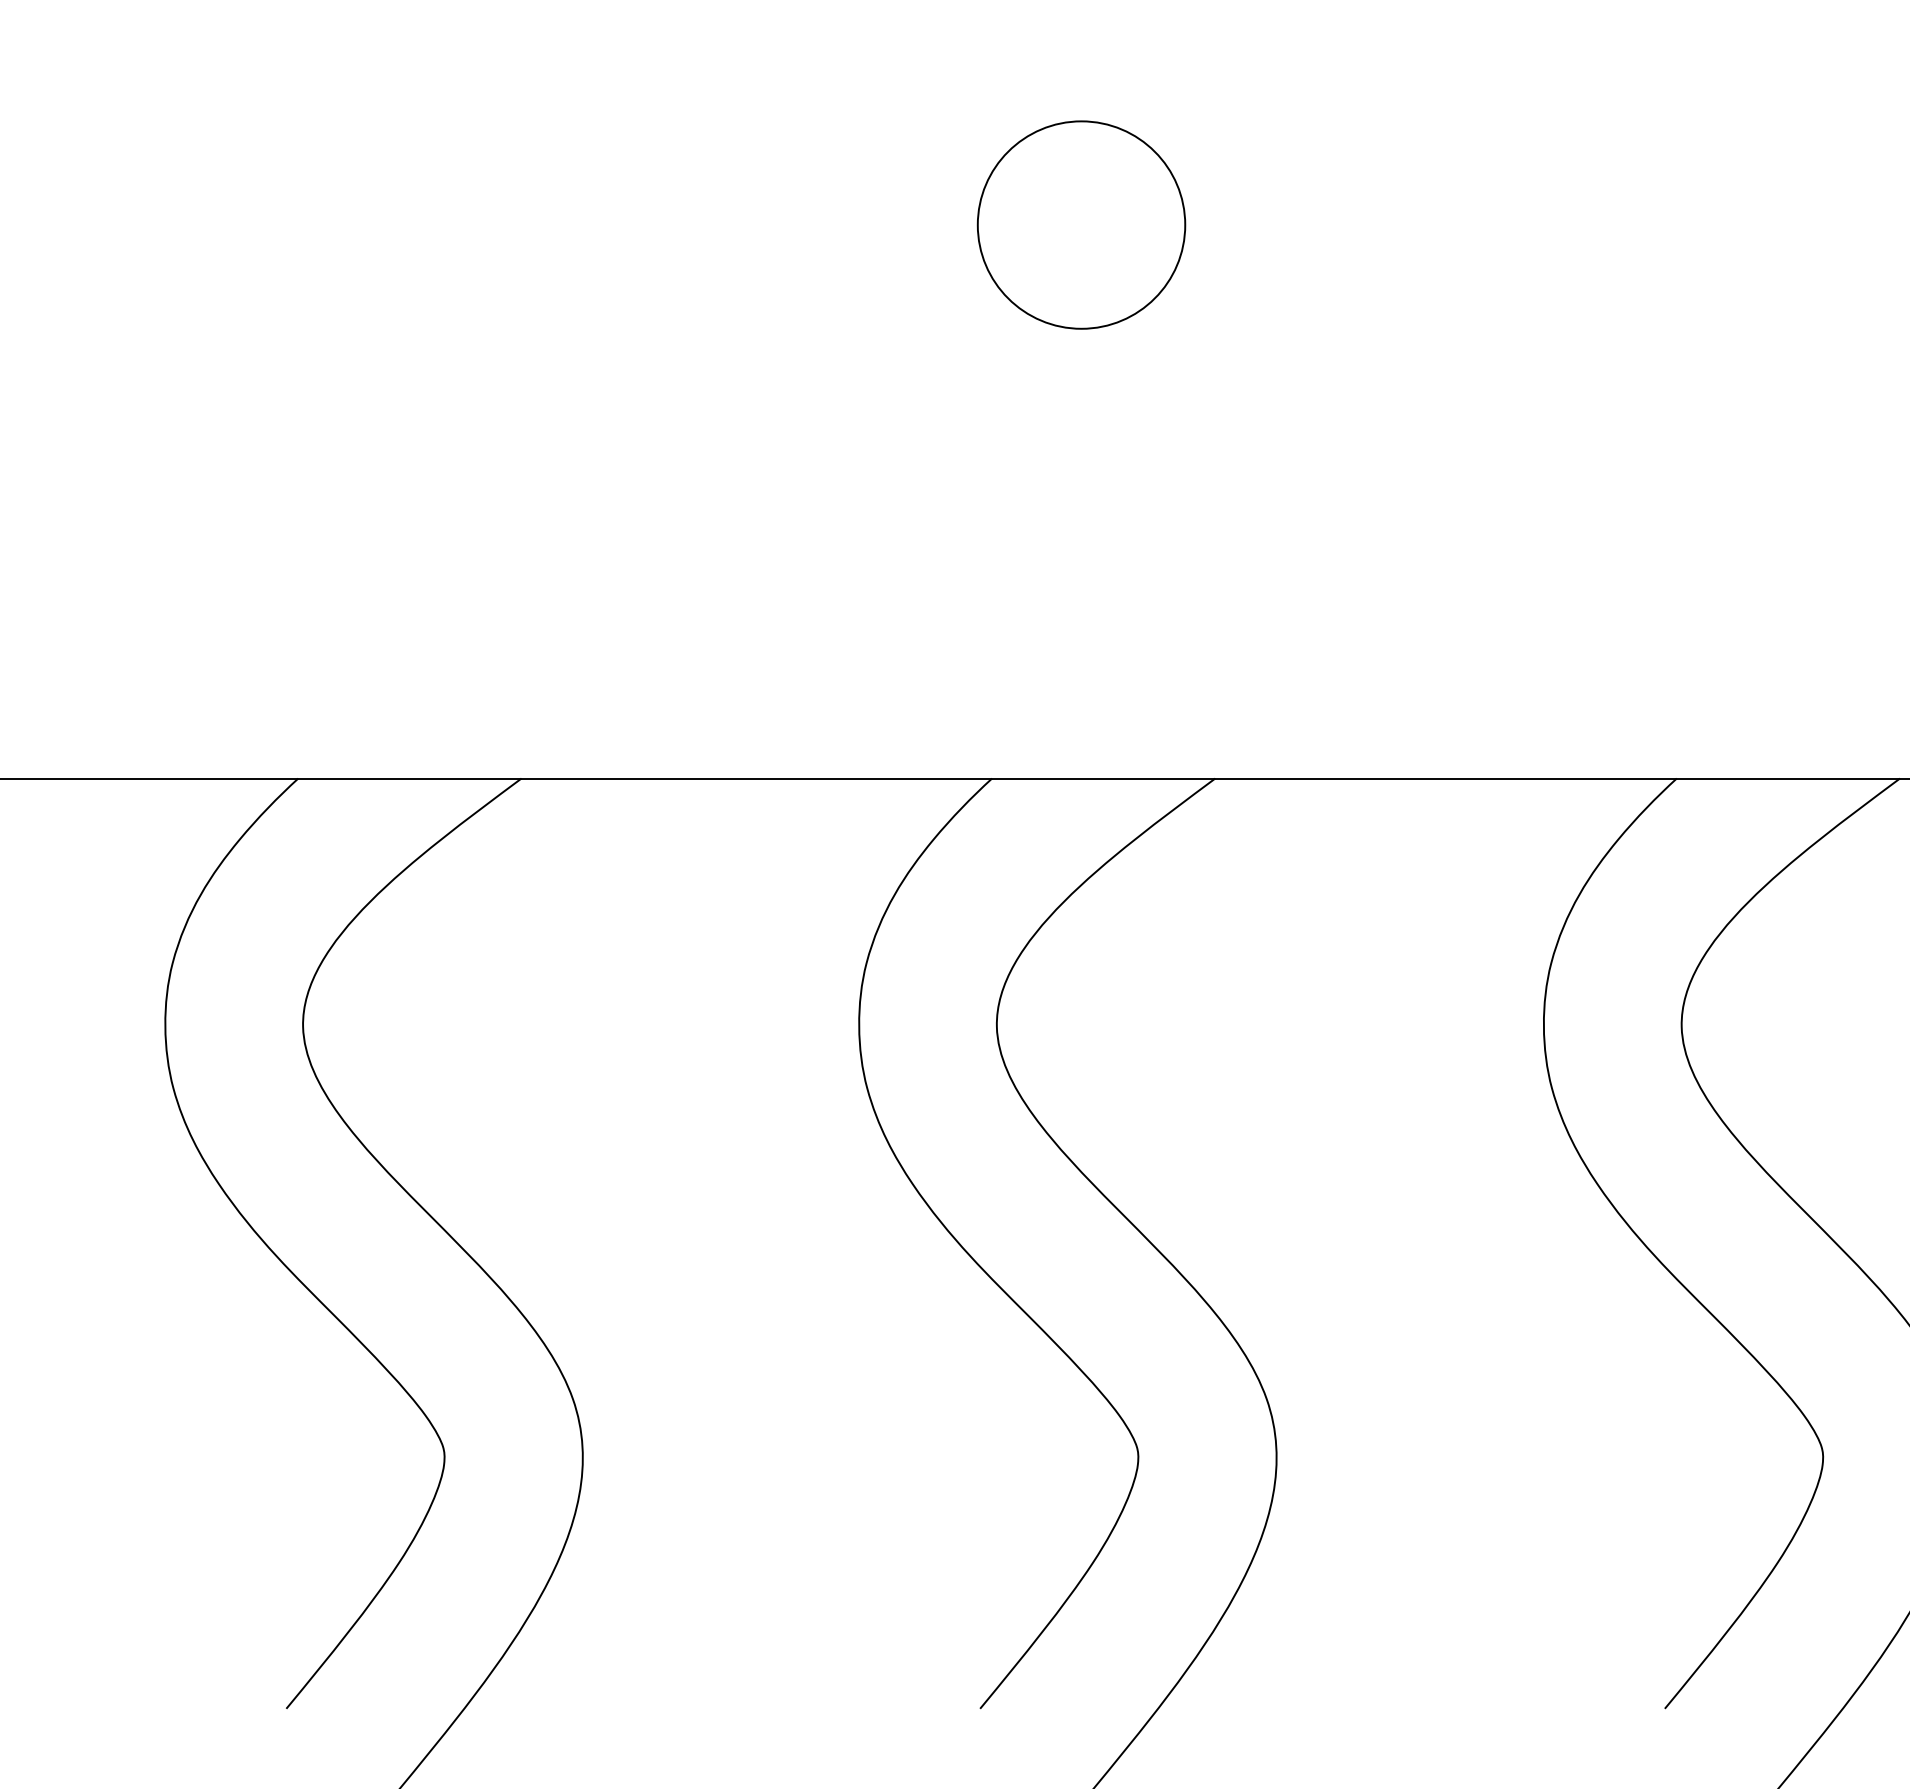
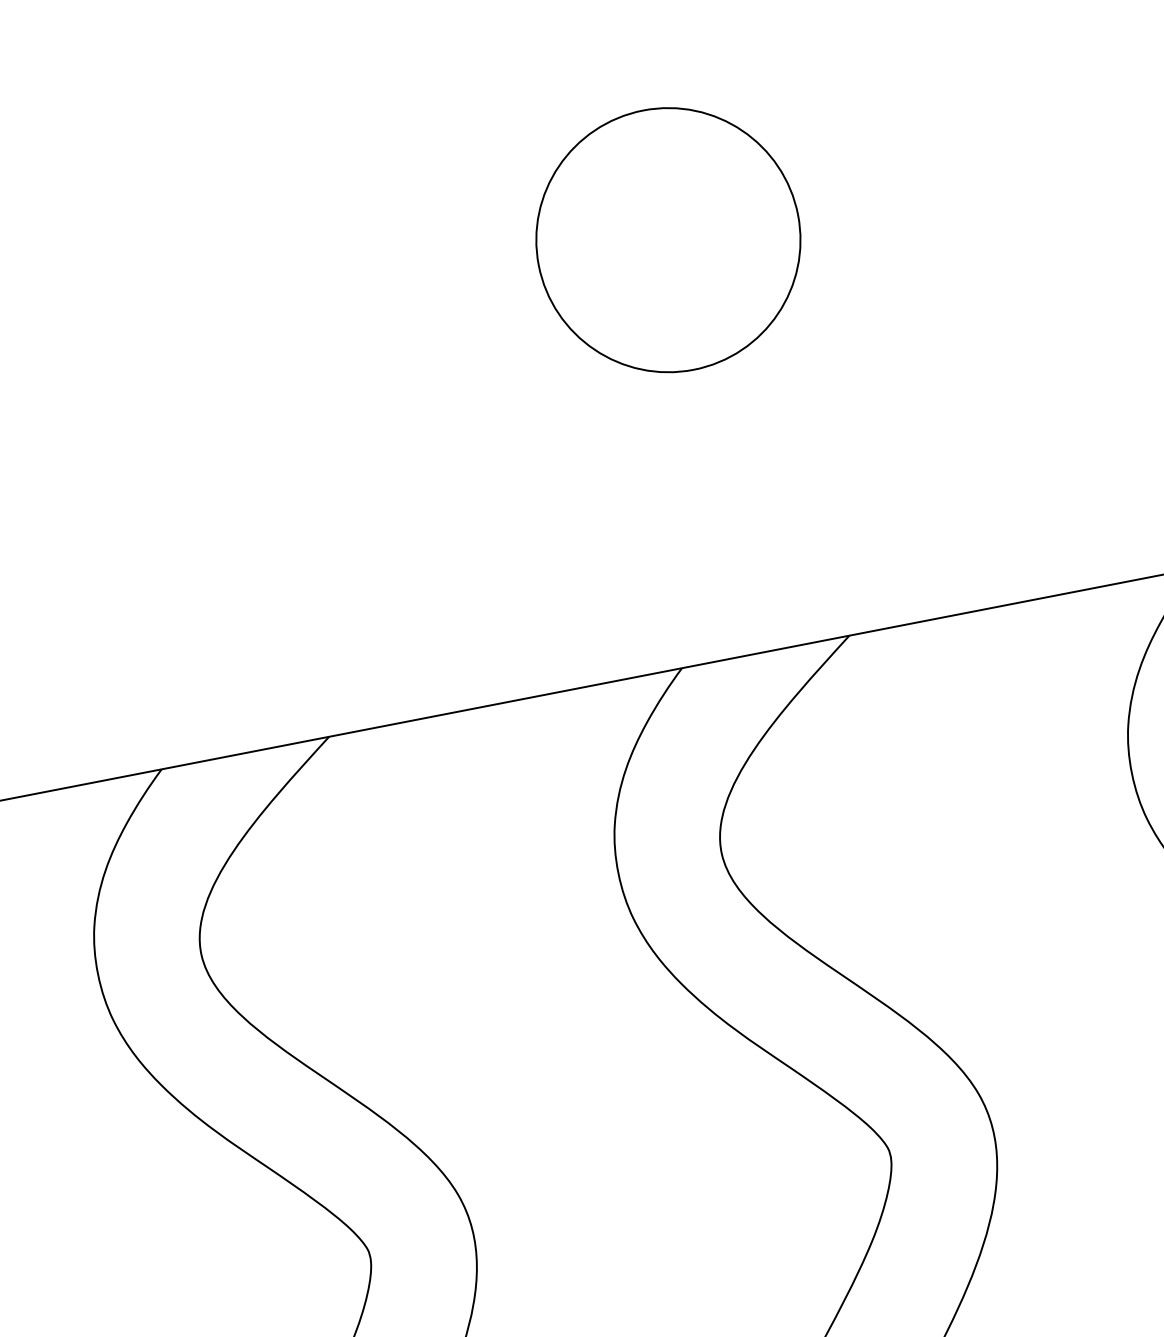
circle: (1081, 224) -> (668, 239), size x1.67

